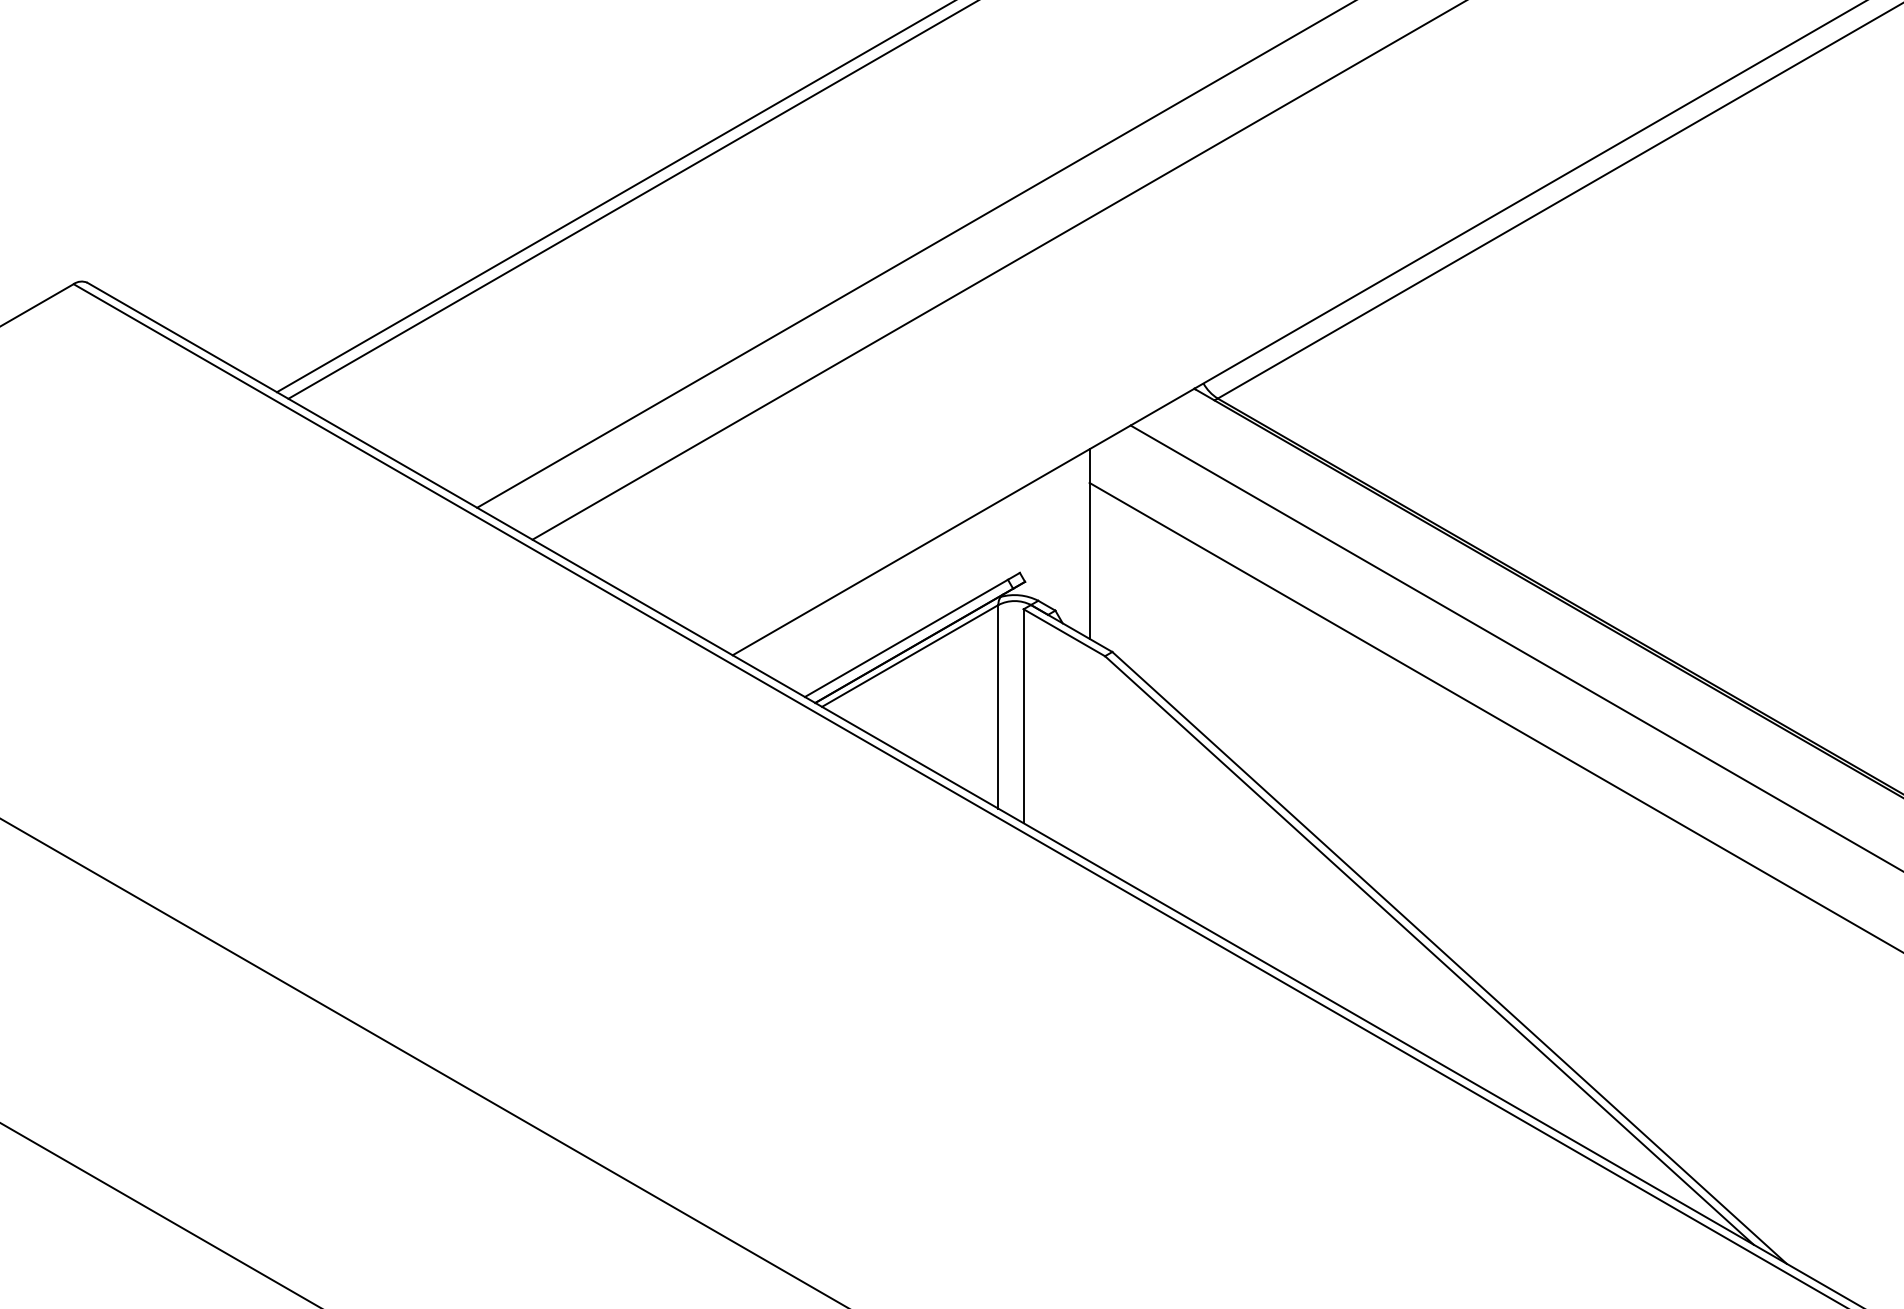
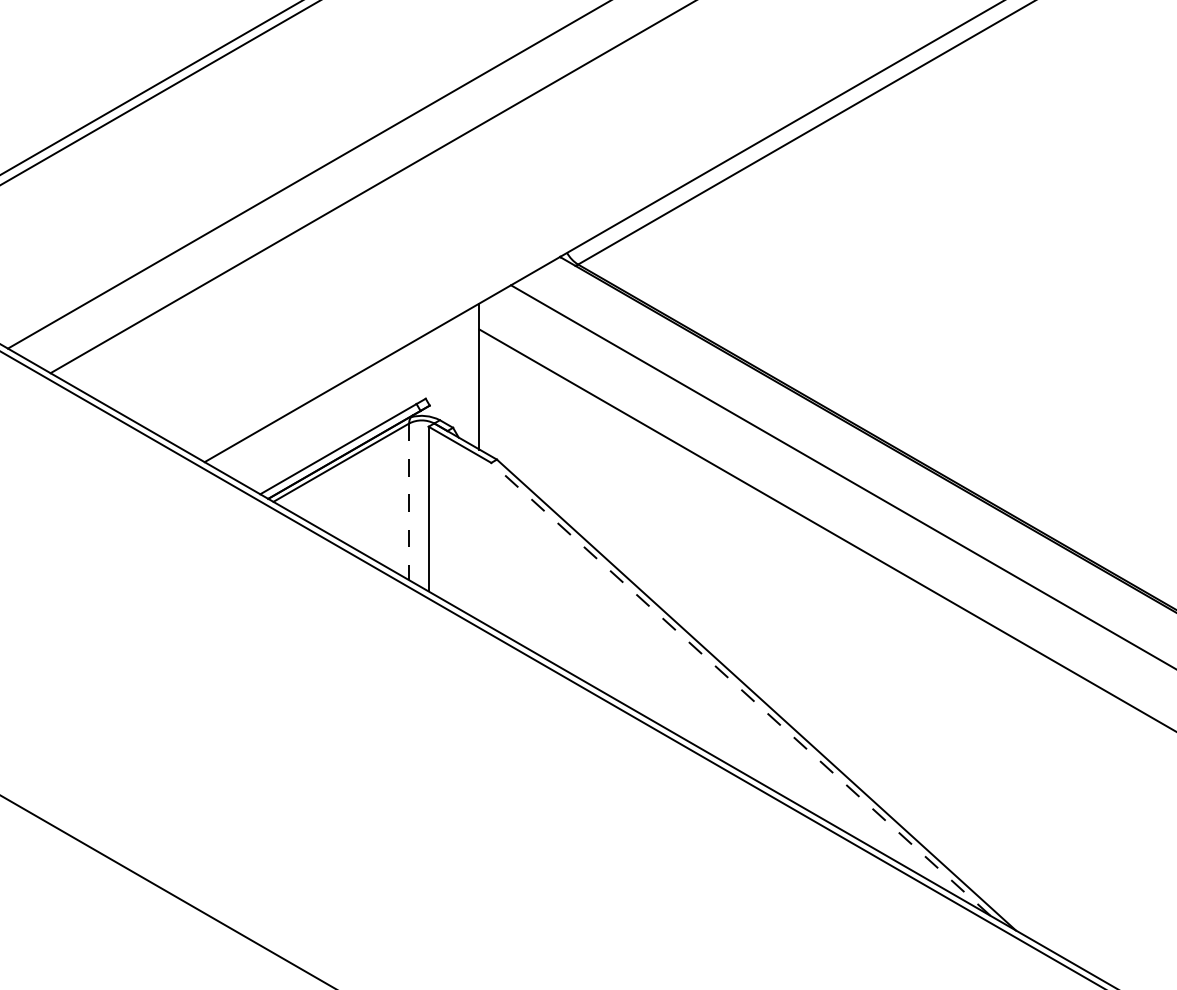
line: (998, 706) -> (409, 501), solid -> dashed
line: (1429, 950) -> (741, 689), solid -> dashed

